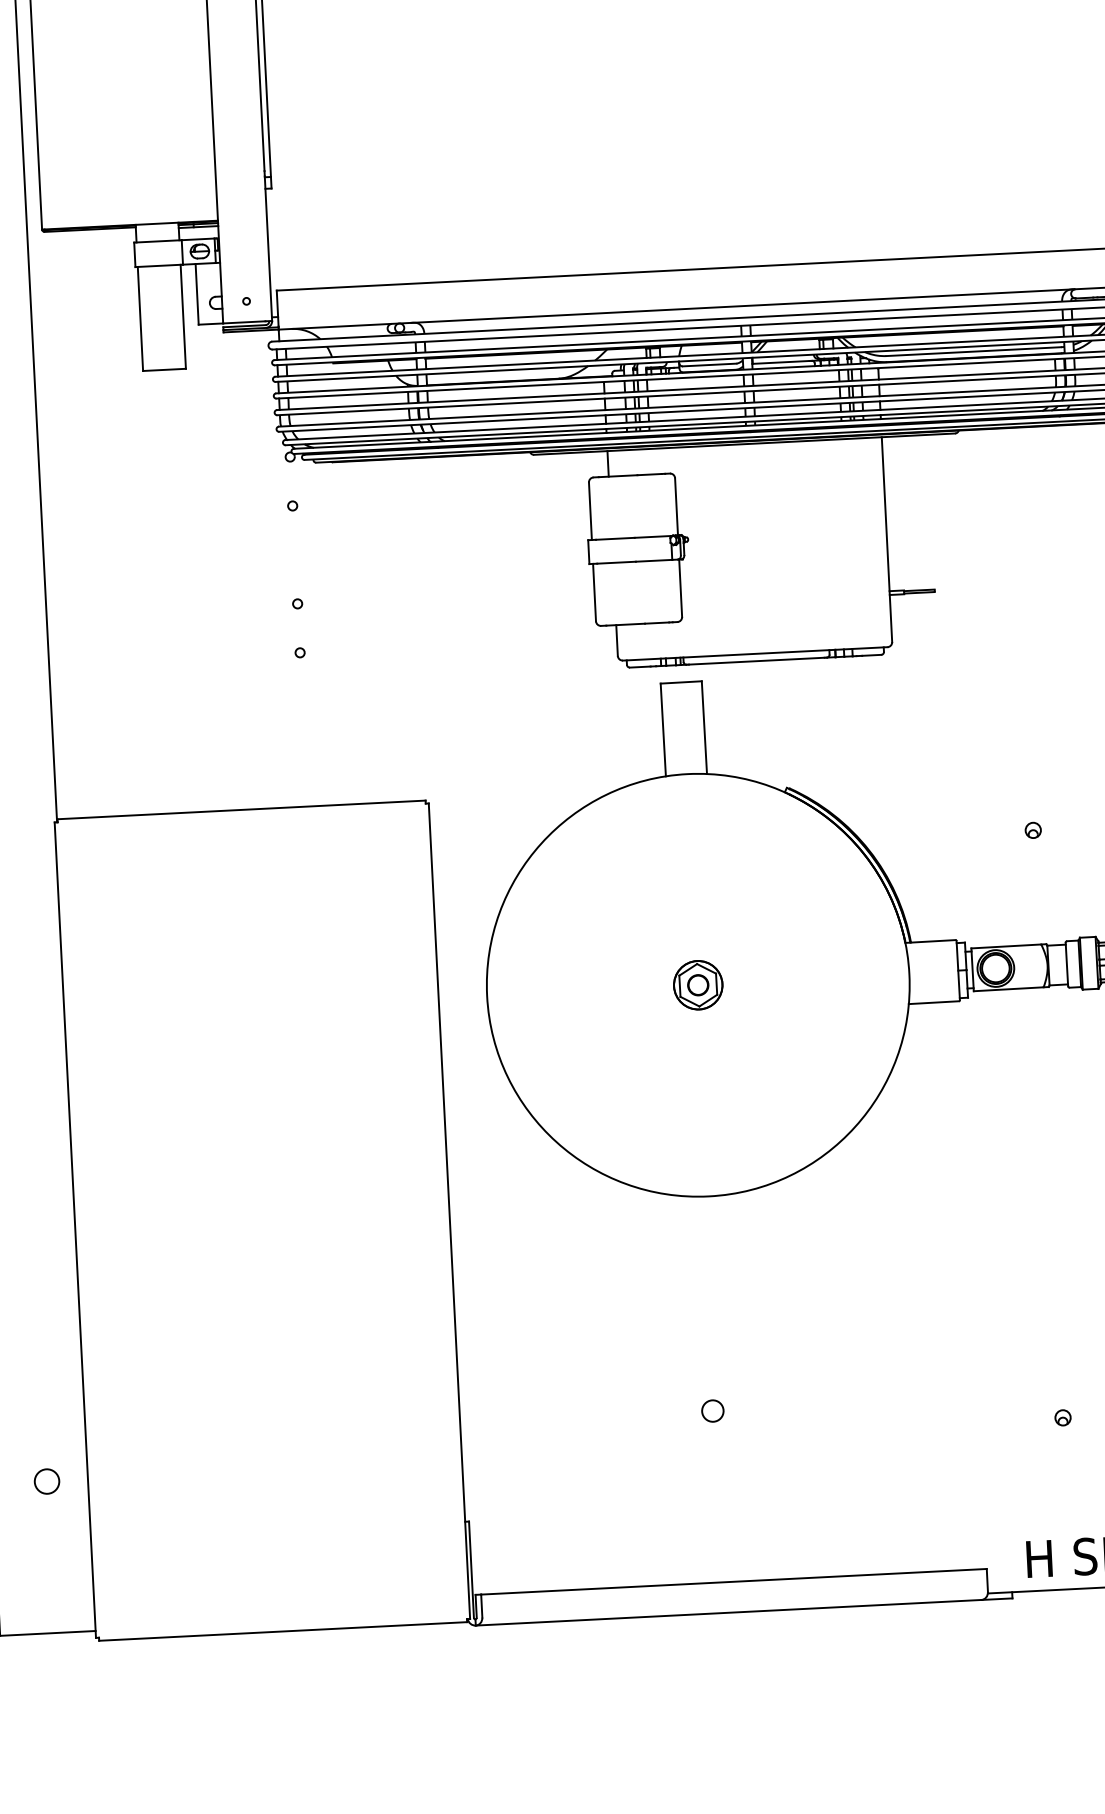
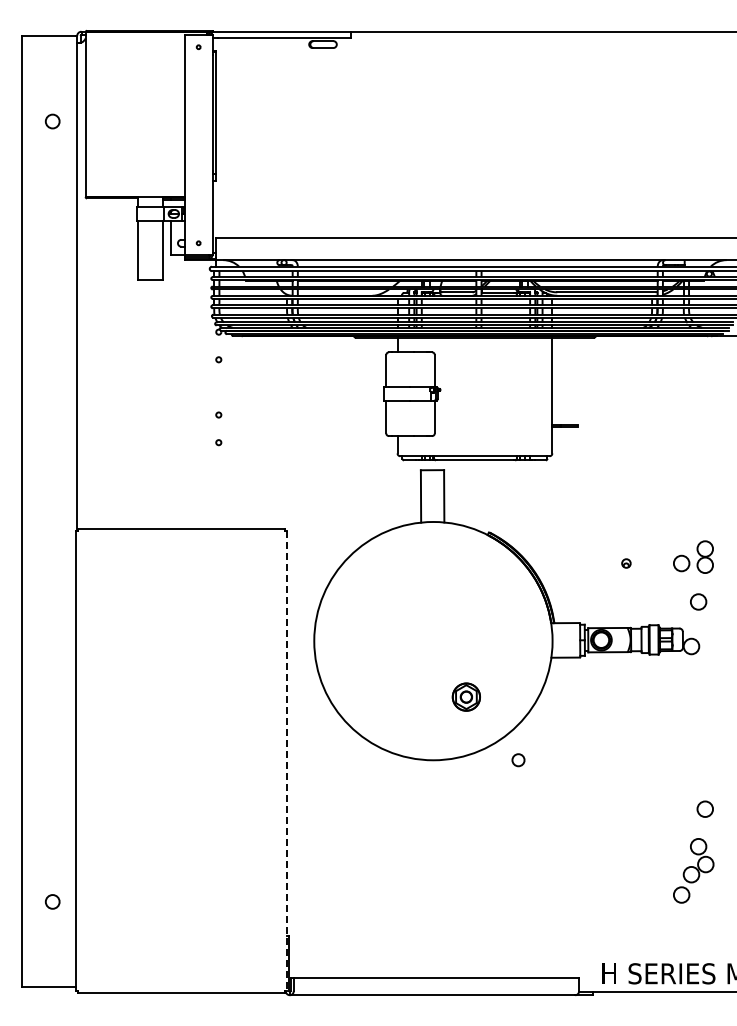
part: (696, 984) -> (465, 696), moved
line: (448, 1211) -> (286, 761), solid -> dashed
circle: (712, 1411) -> (518, 760), moved
part: (1063, 1416) -> (626, 894), removed

